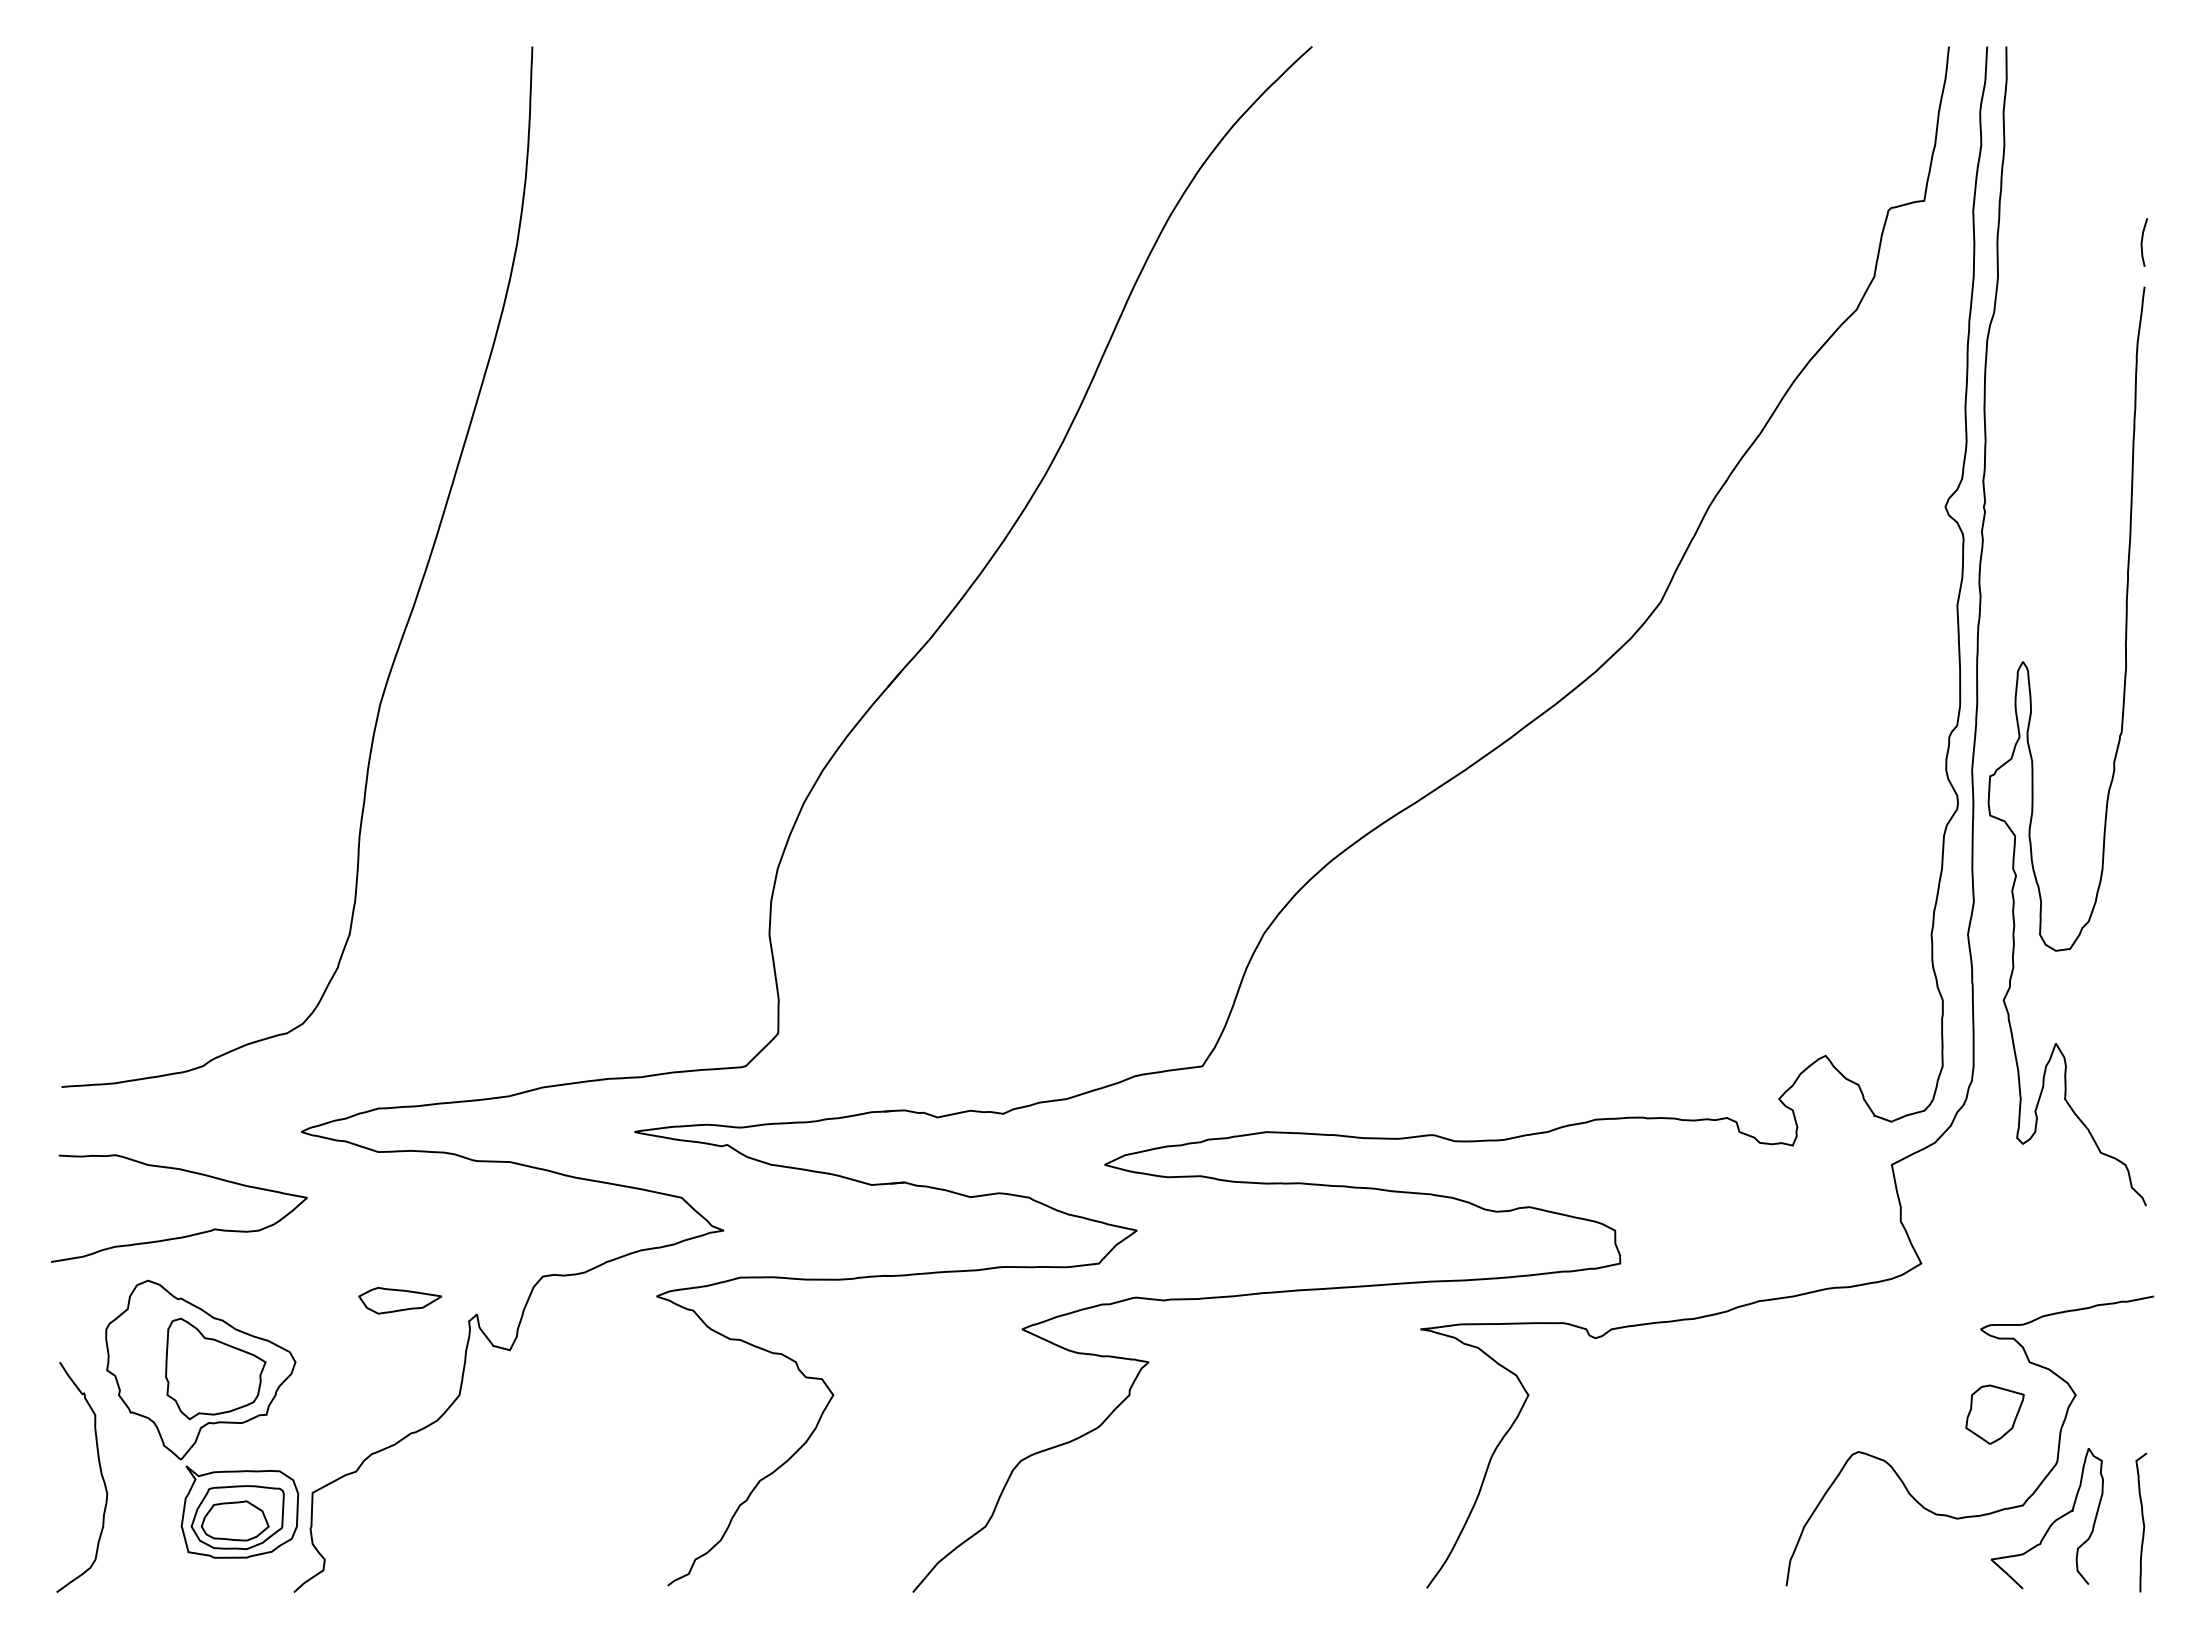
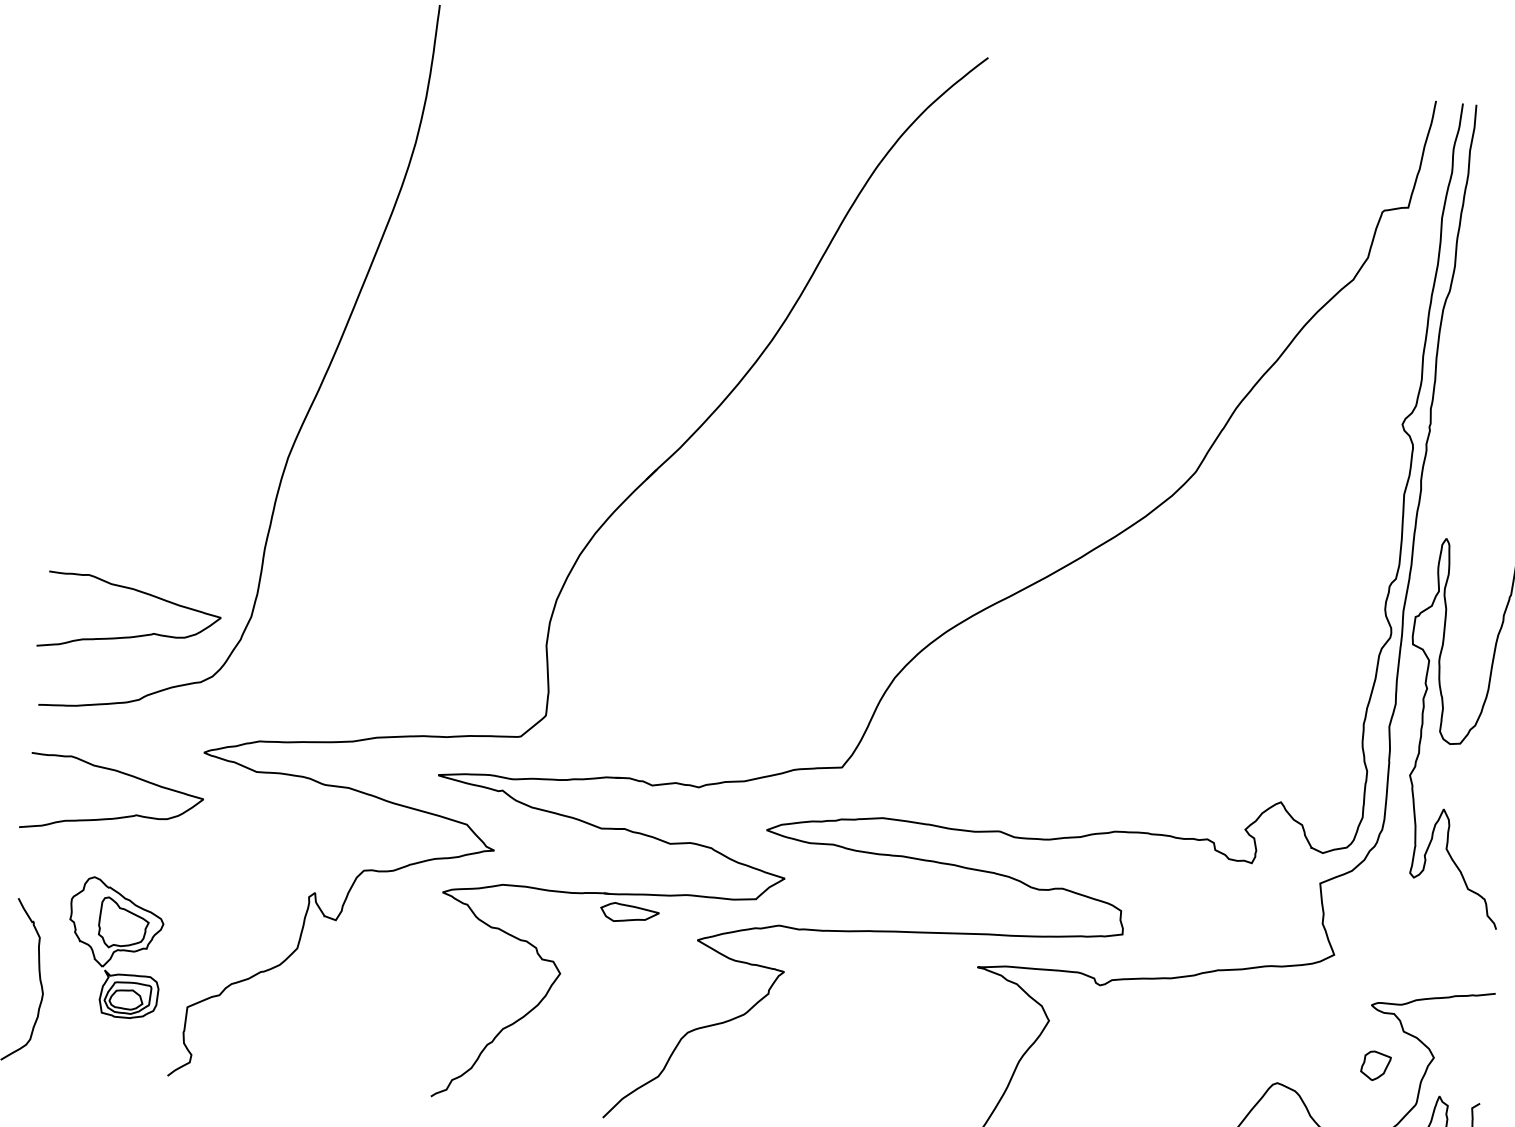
curve: (185, 977) -> (132, 636), added
part: (399, 1300) -> (629, 913), moved
part: (1994, 1414) -> (1375, 1065), size x0.7
part: (202, 1418) -> (115, 947), size x0.7

